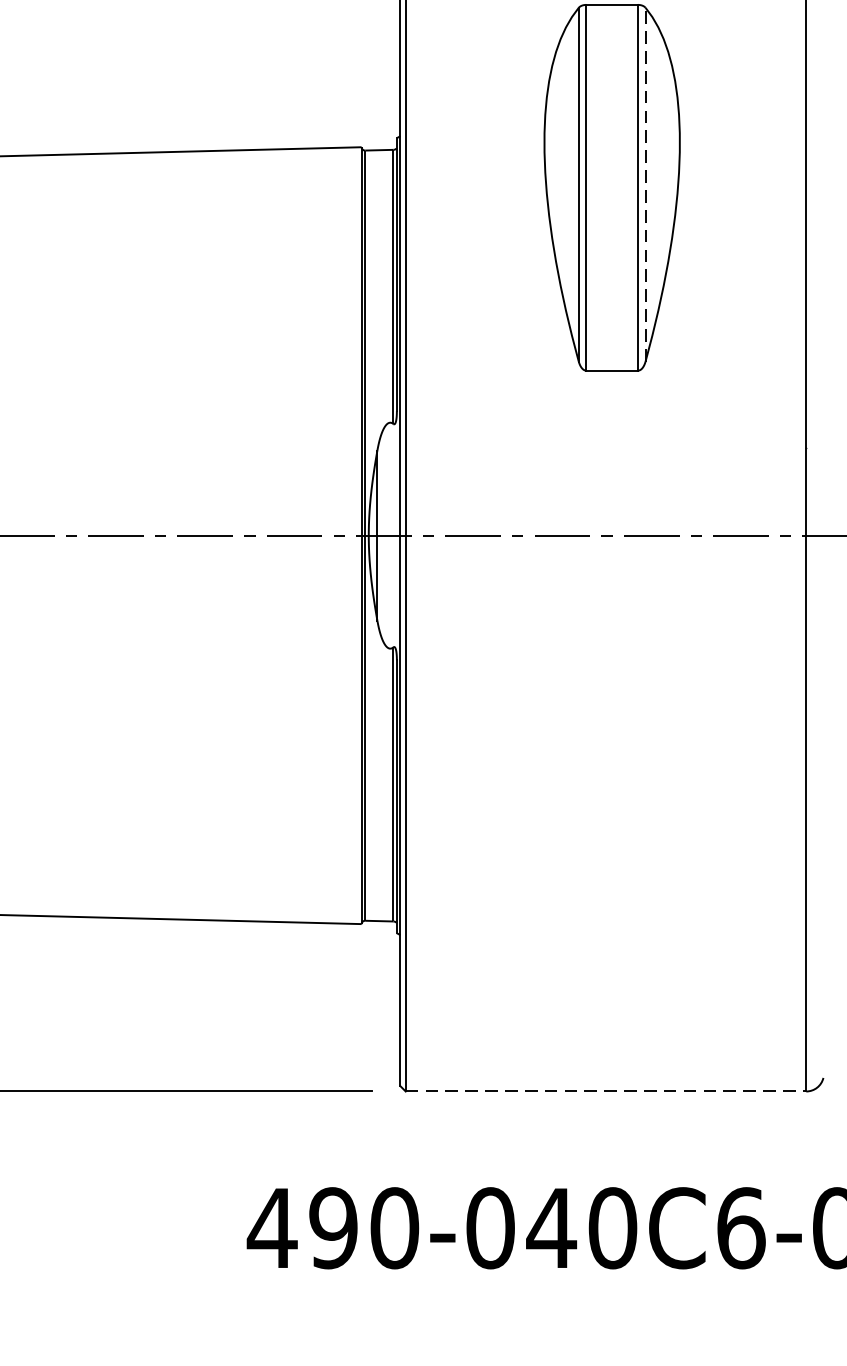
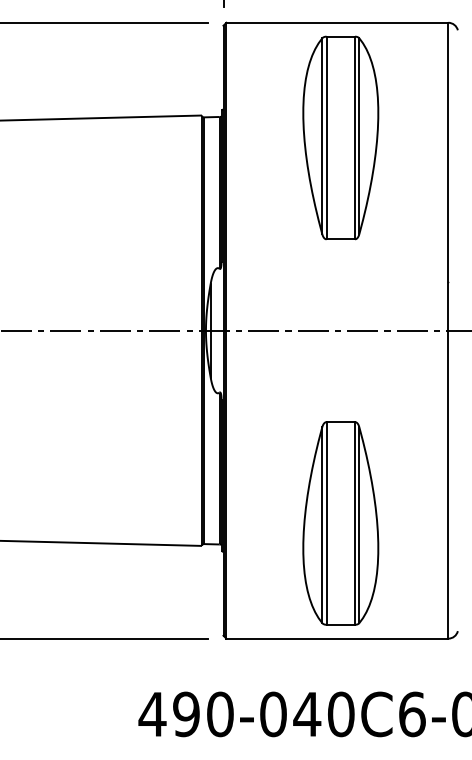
line: (645, 185) -> (359, 136), dashed -> solid
part: (611, 883) -> (340, 523), added
line: (606, 1091) -> (337, 638), dashed -> solid

